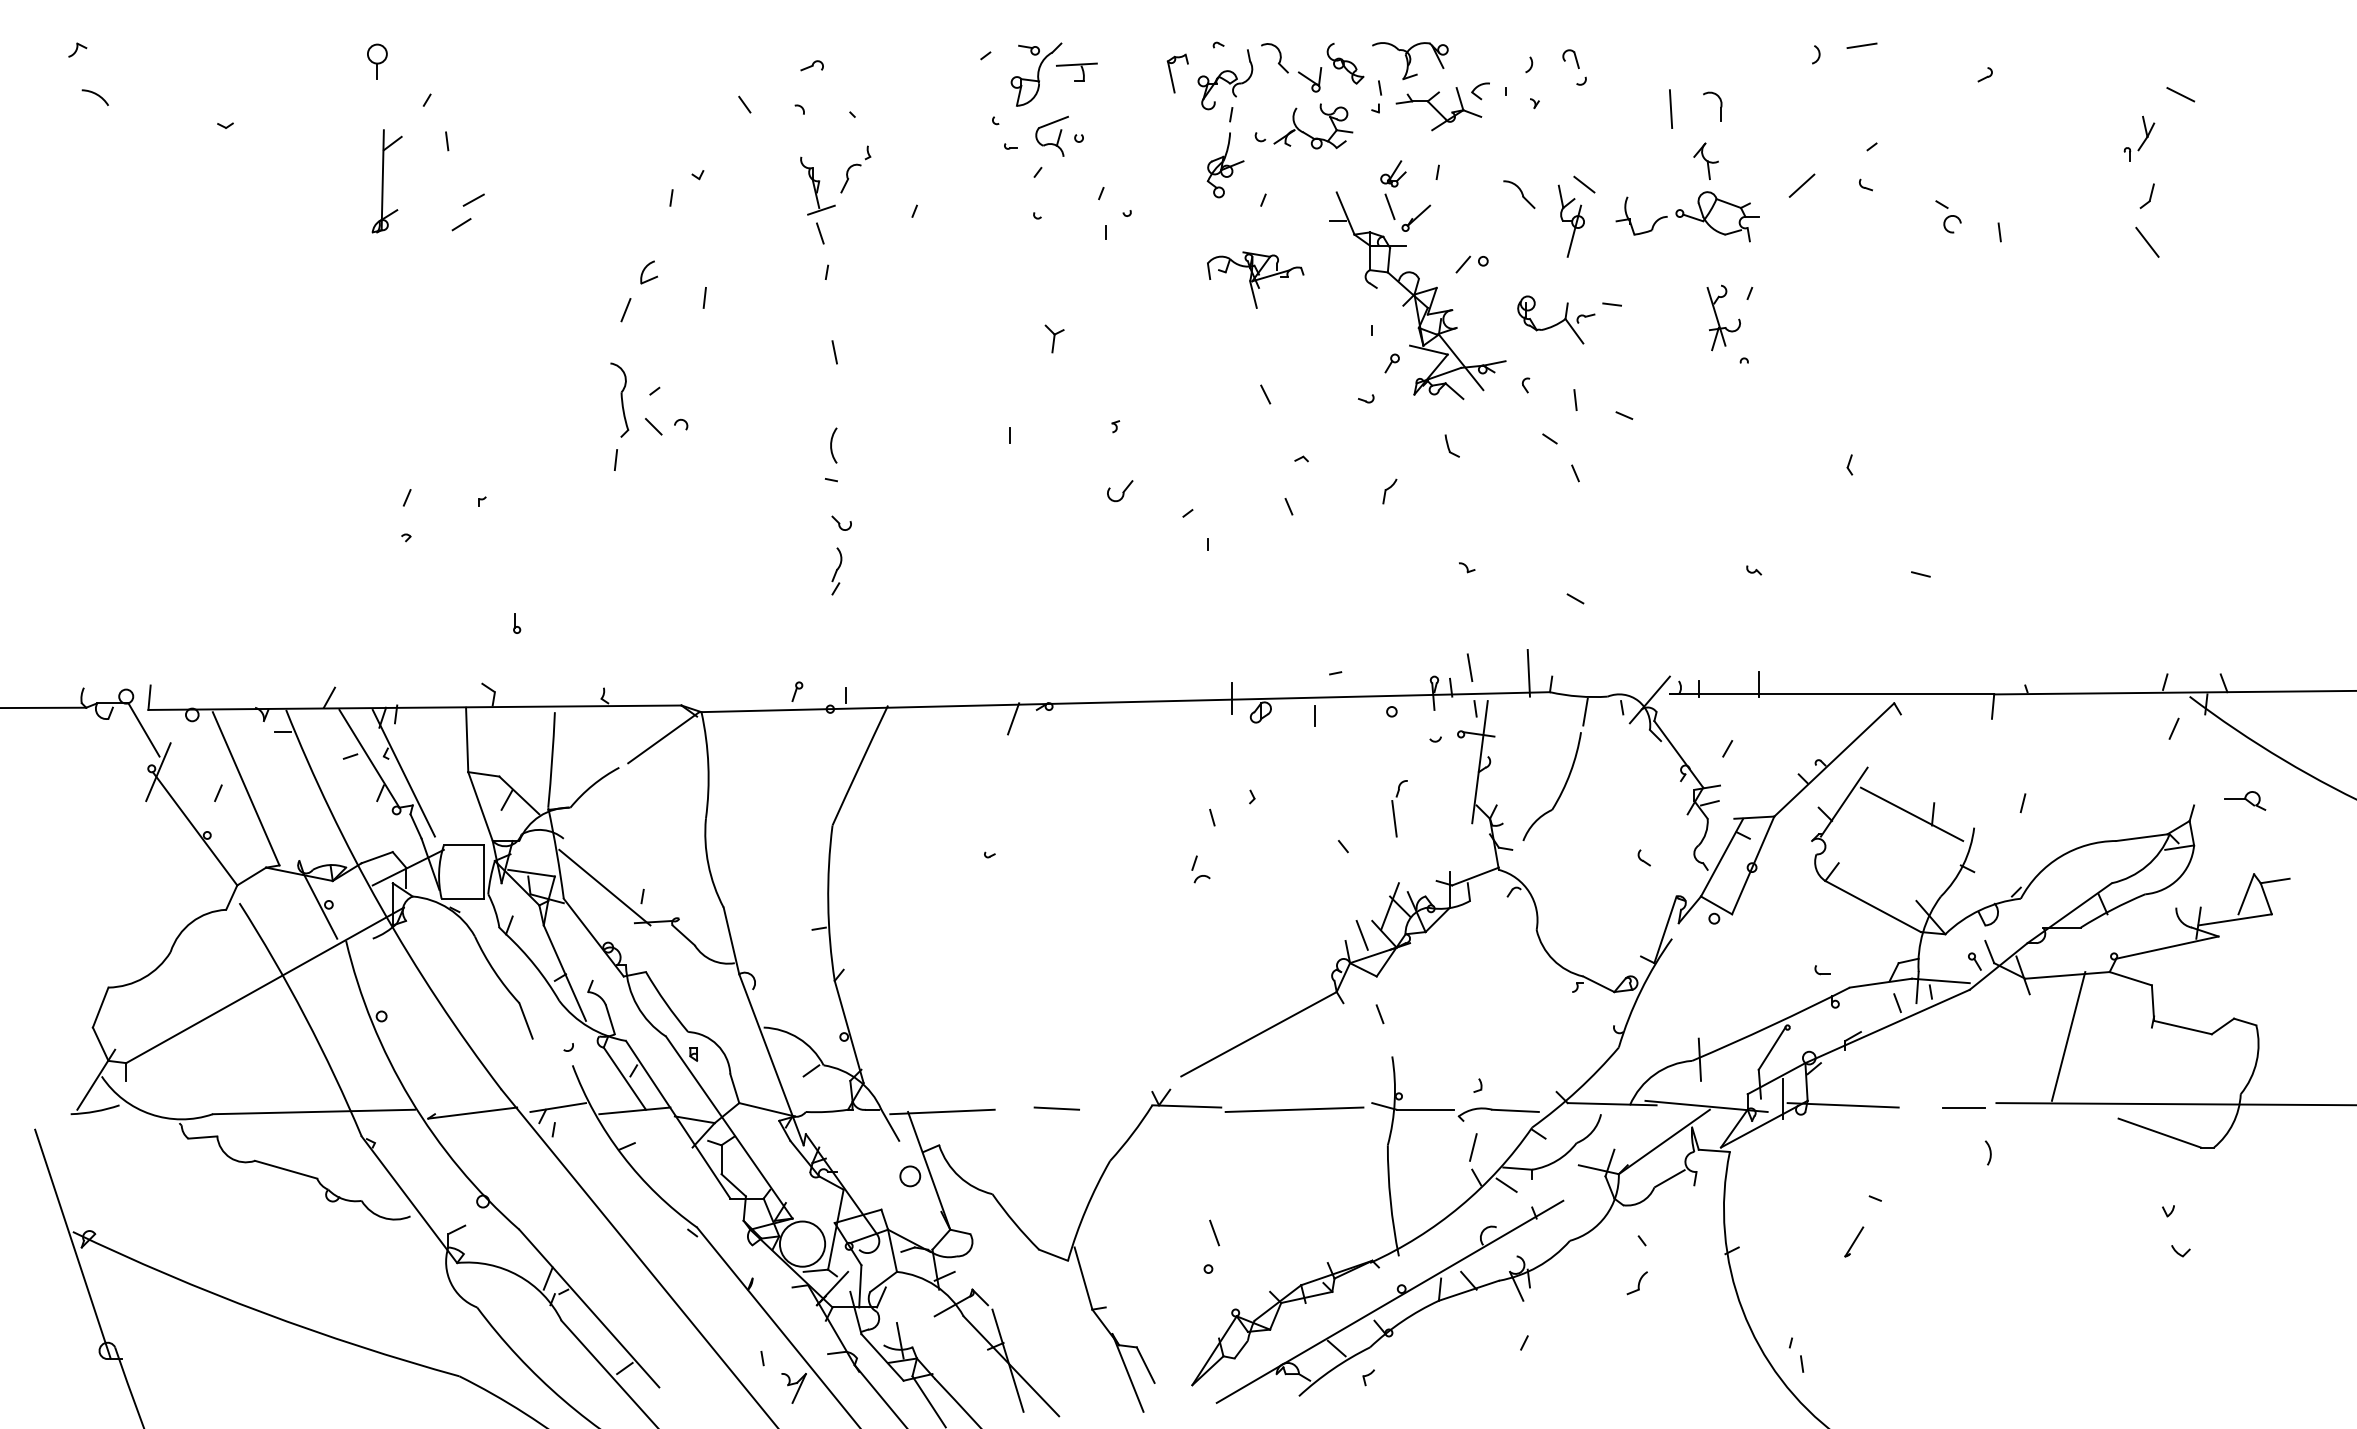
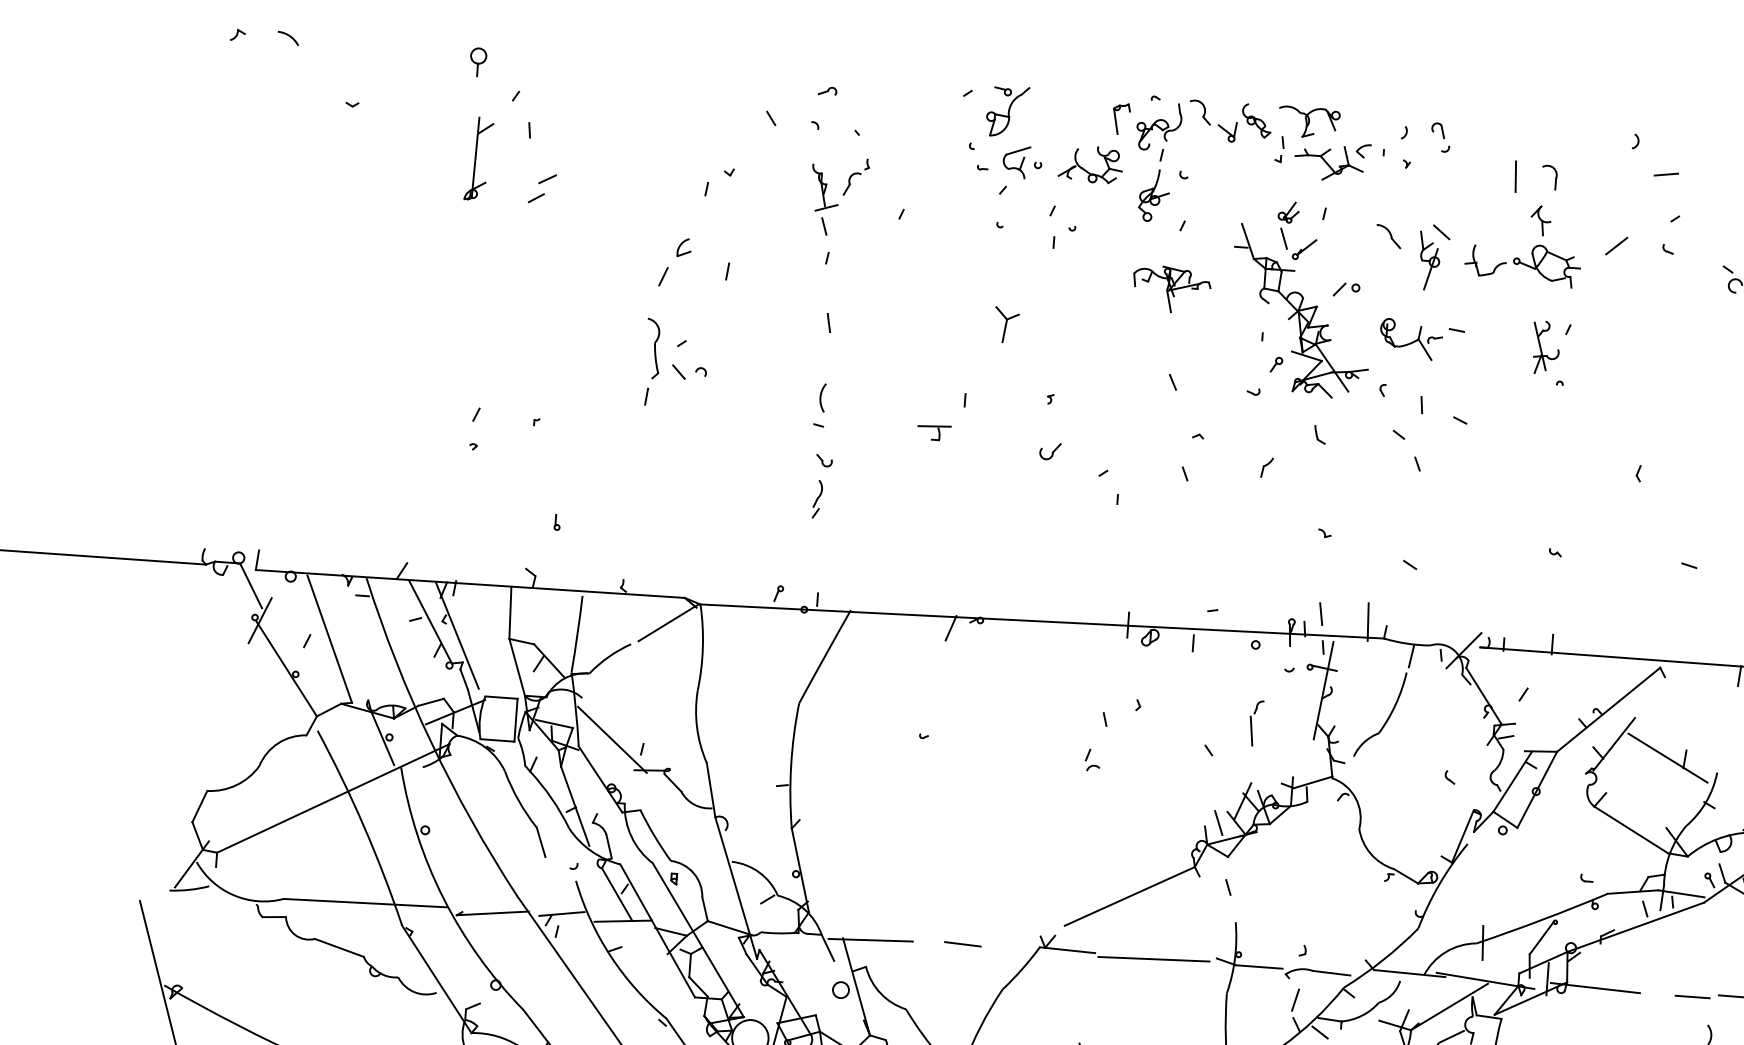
line: (1861, 45) -> (1665, 174), moved
part: (1076, 71) -> (933, 431), moved
arc: (96, 95) -> (289, 36), moved
part: (1307, 133) -> (1085, 169), moved
part: (1054, 338) -> (1006, 324), size x1.6

